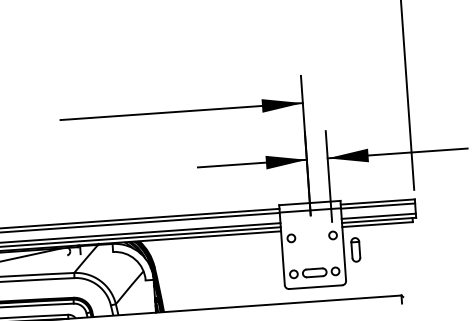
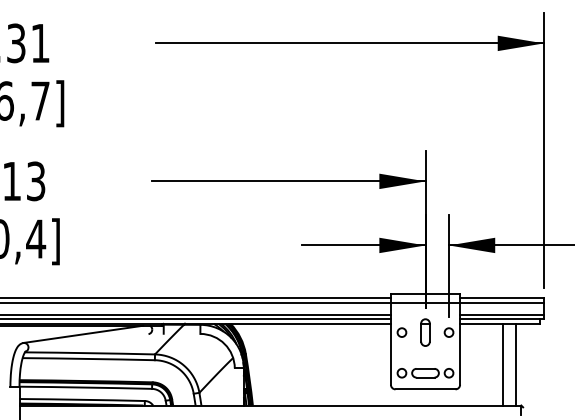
part: (355, 249) -> (425, 332), moved
line: (393, 259) -> (515, 364), added
line: (382, 260) -> (502, 364), added

